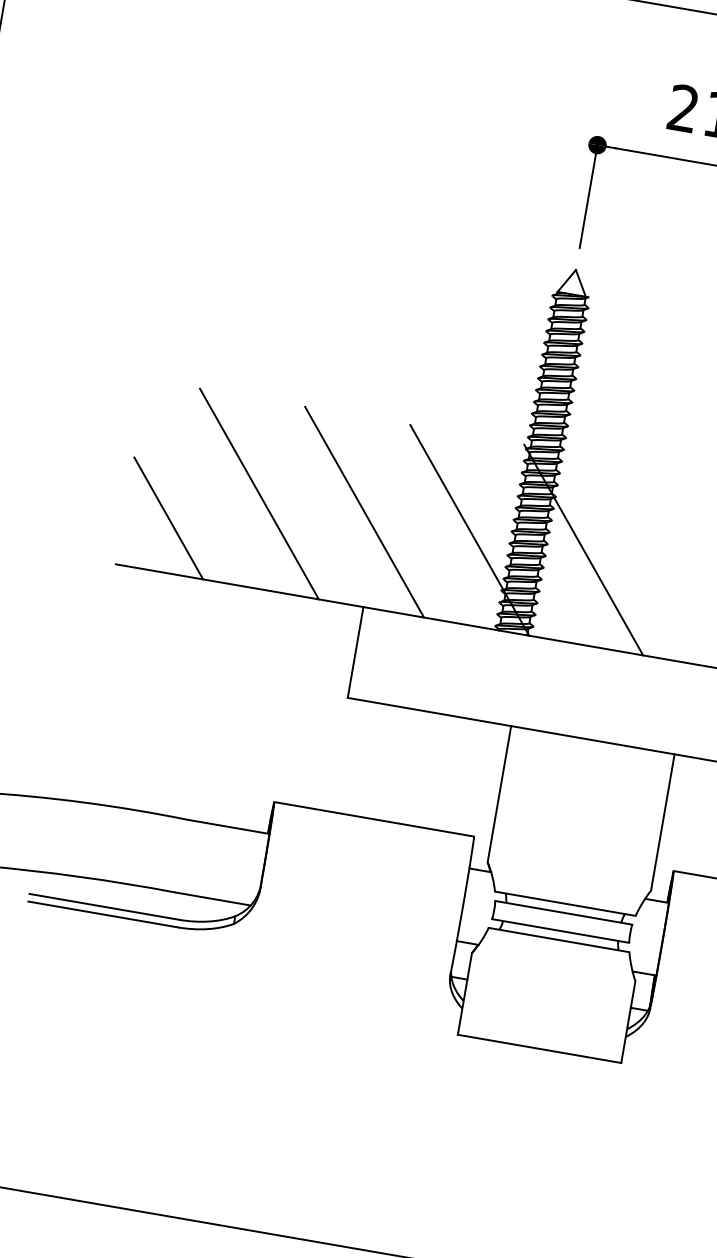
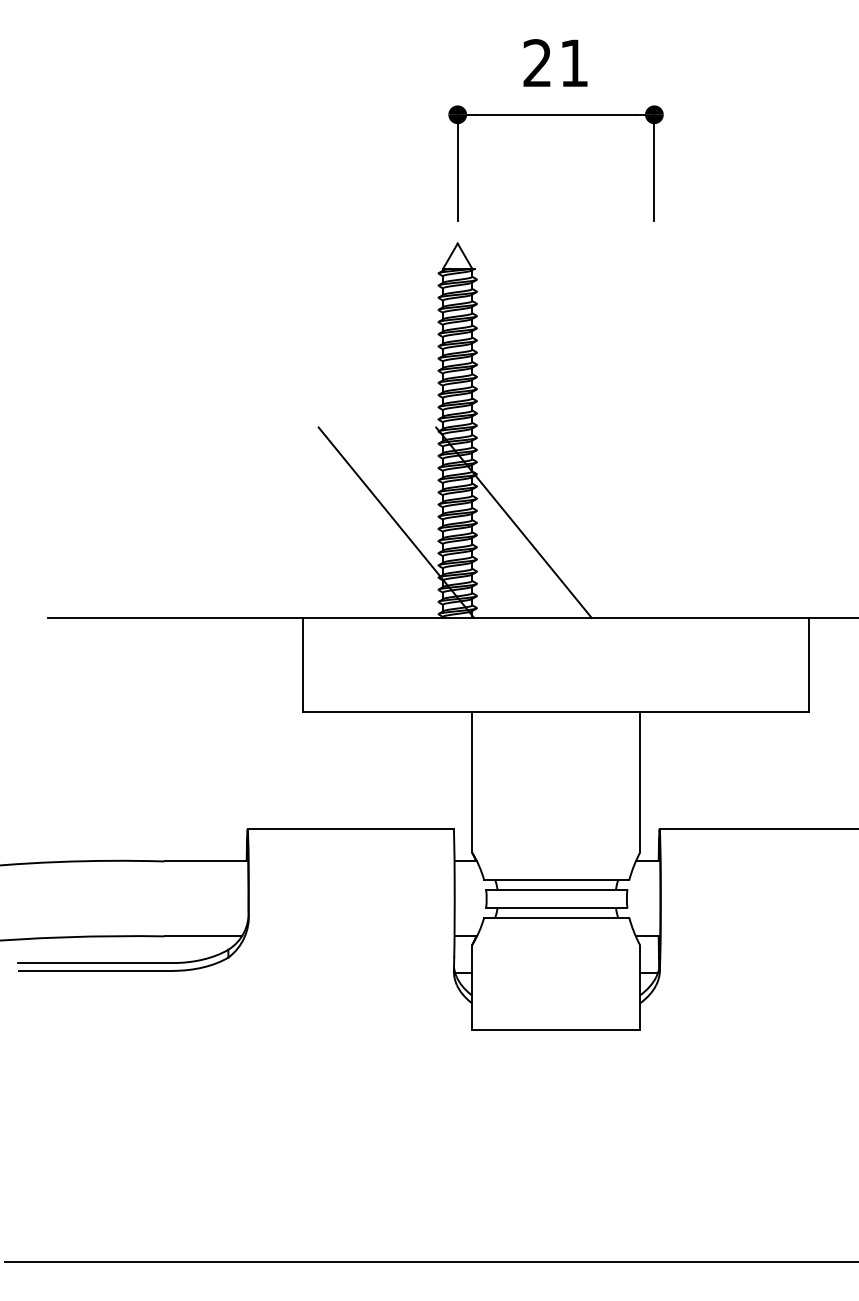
line: (259, 493) -> (179, 522), removed
line: (364, 511) -> (287, 522), removed
line: (168, 518) -> (92, 562), removed

